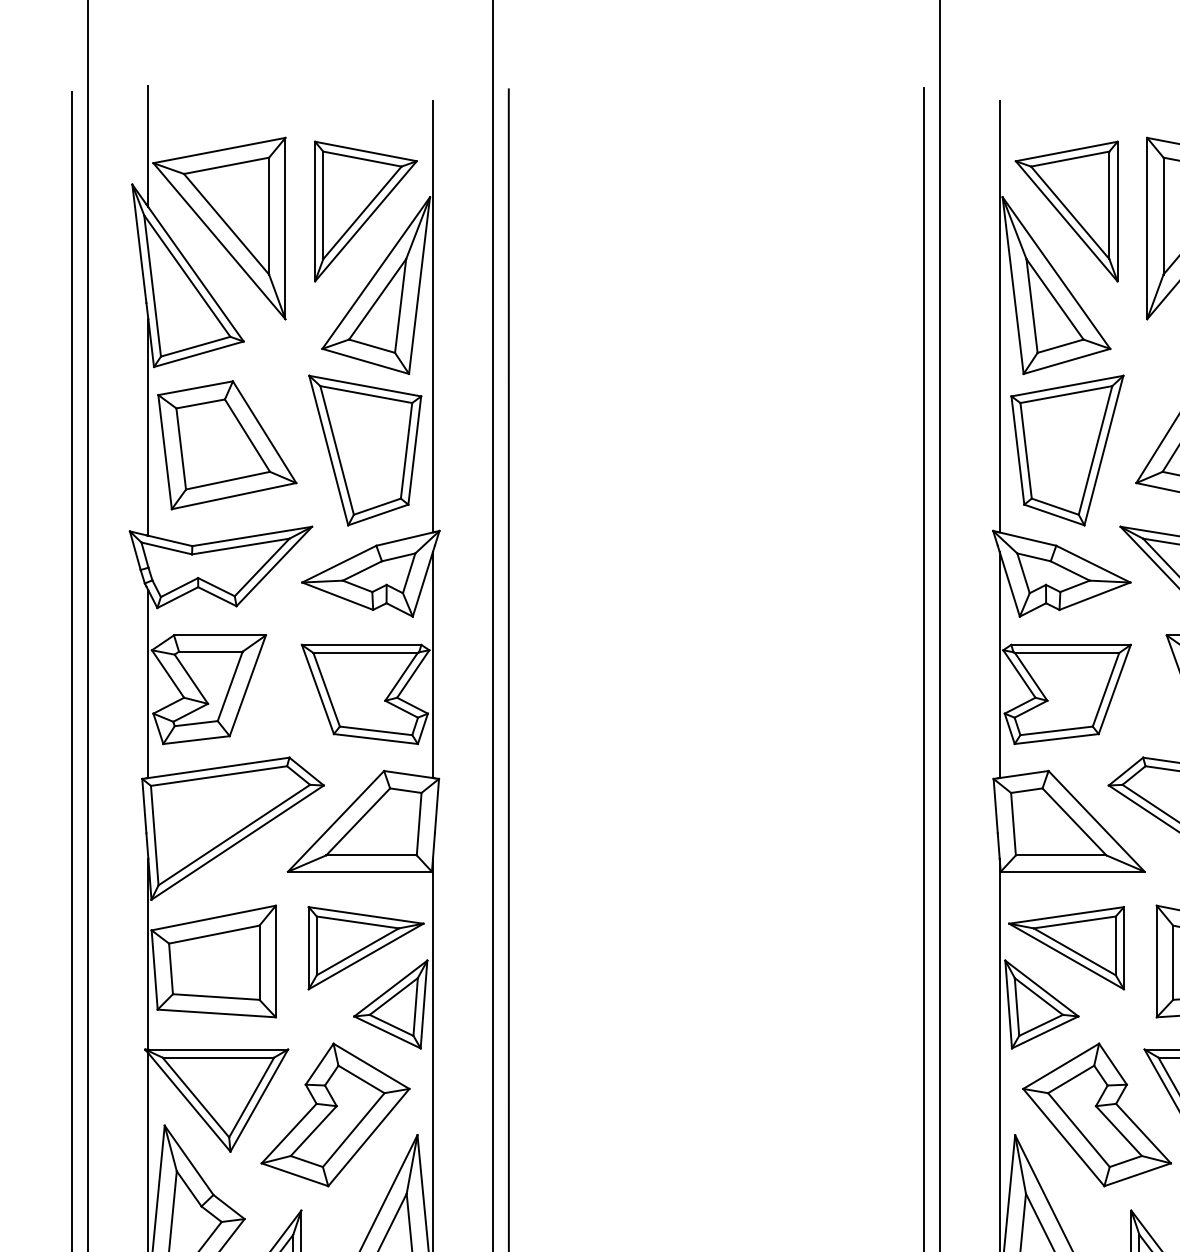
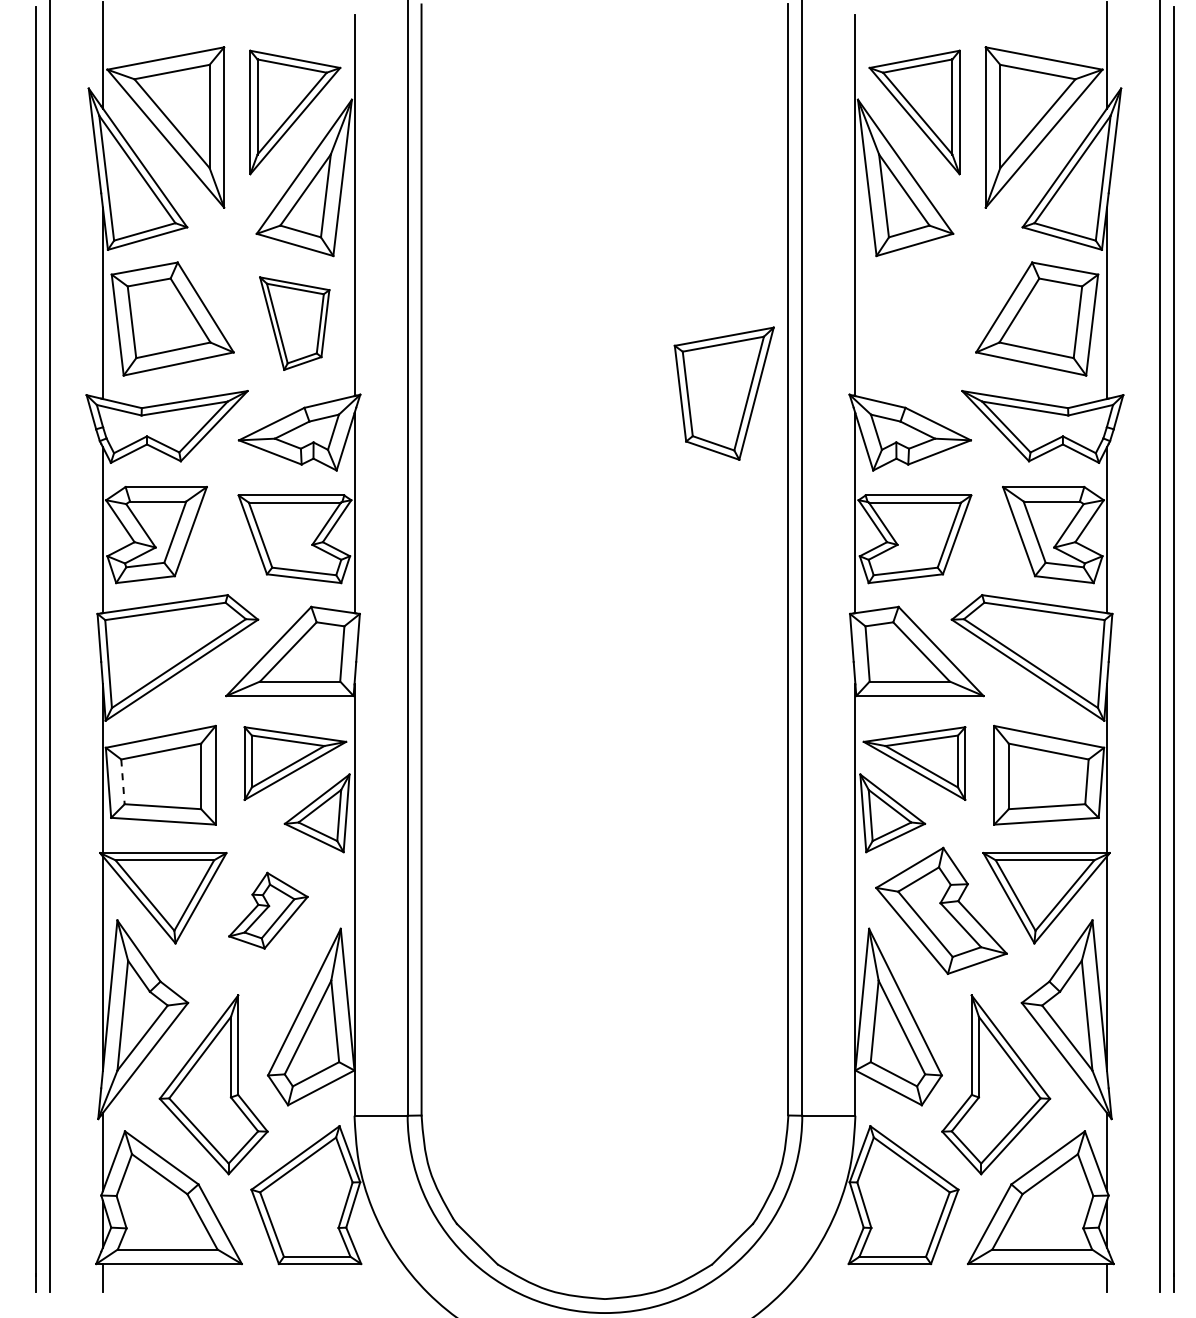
part: (365, 450) -> (294, 323), size x0.7
part: (1066, 450) -> (723, 393), moved
line: (171, 969) -> (123, 782), solid -> dashed
part: (335, 1114) -> (268, 910), size x0.6

